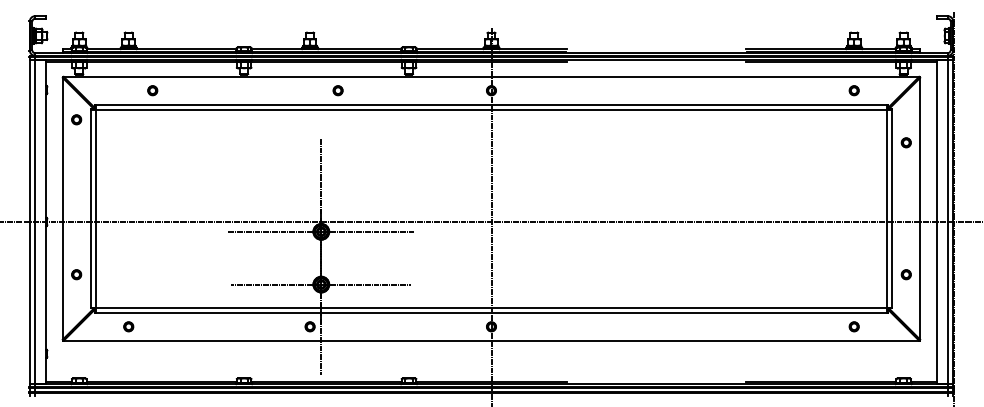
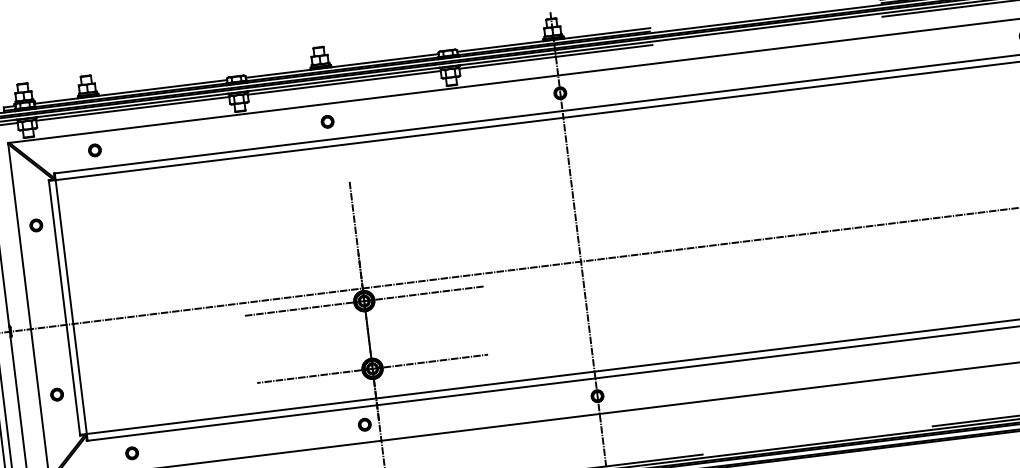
part: (152, 90) -> (94, 150), moved
part: (337, 90) -> (326, 121), moved
part: (76, 119) -> (36, 225), moved

